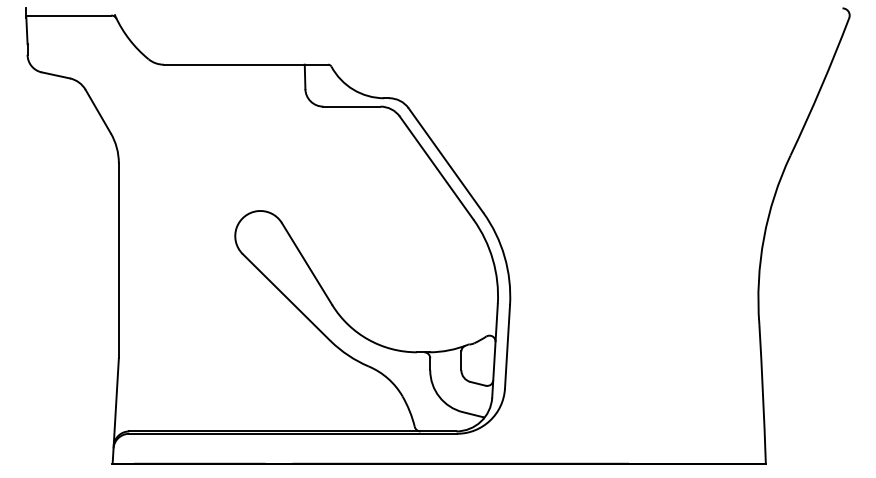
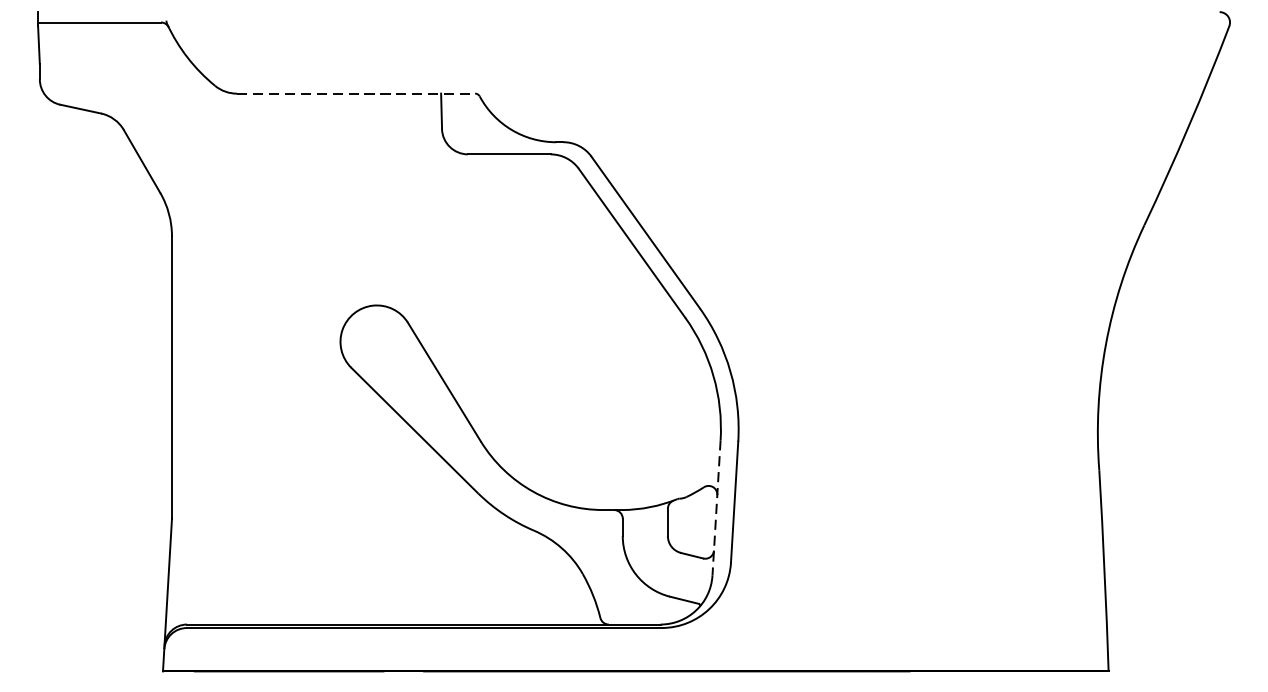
line: (246, 64) -> (356, 93), solid -> dashed
line: (495, 350) -> (717, 507), solid -> dashed

